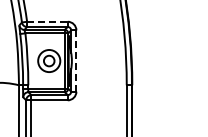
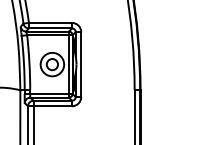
line: (47, 21) -> (50, 22), dashed -> solid
line: (76, 61) -> (81, 65), dashed -> solid

